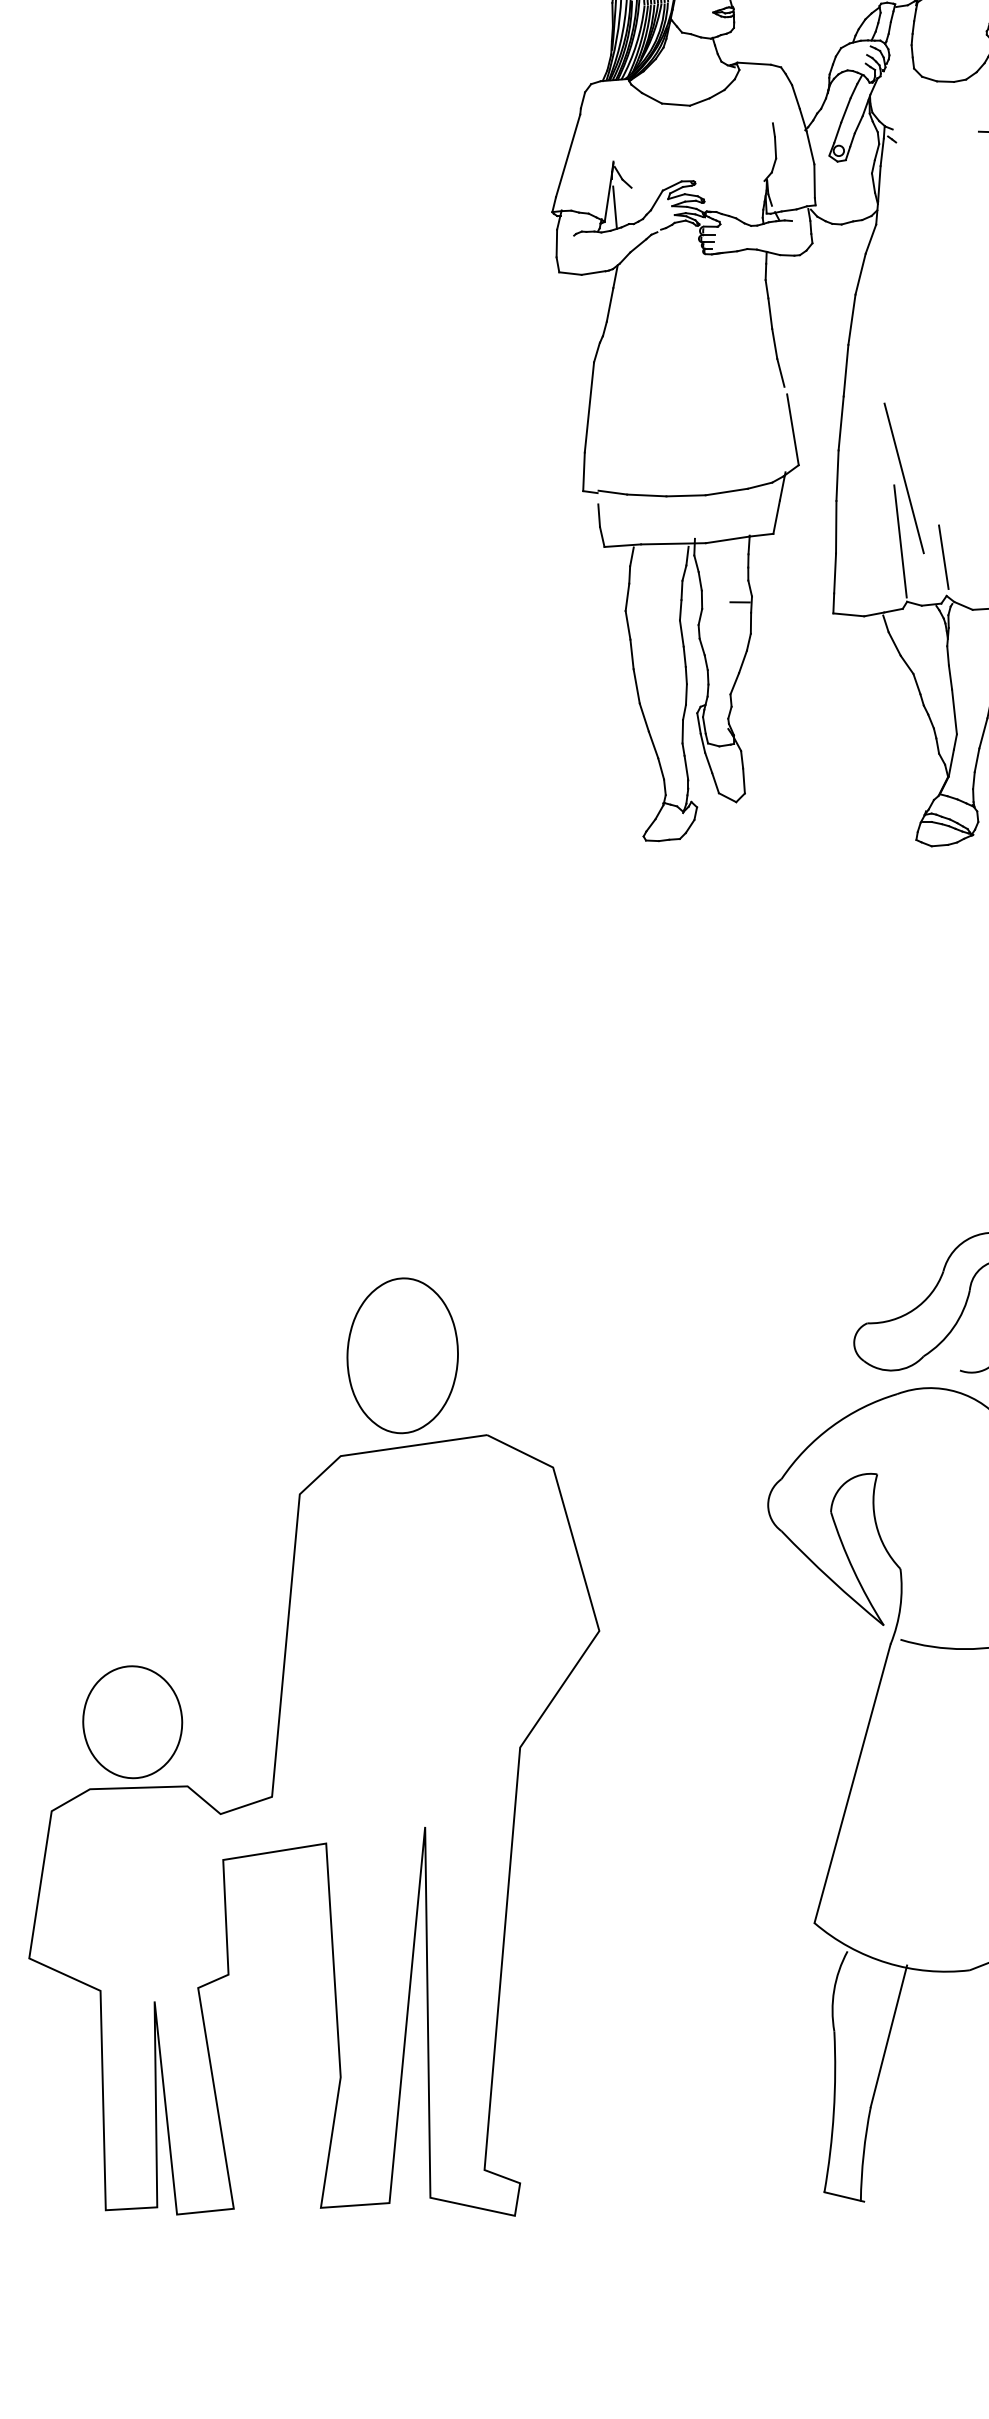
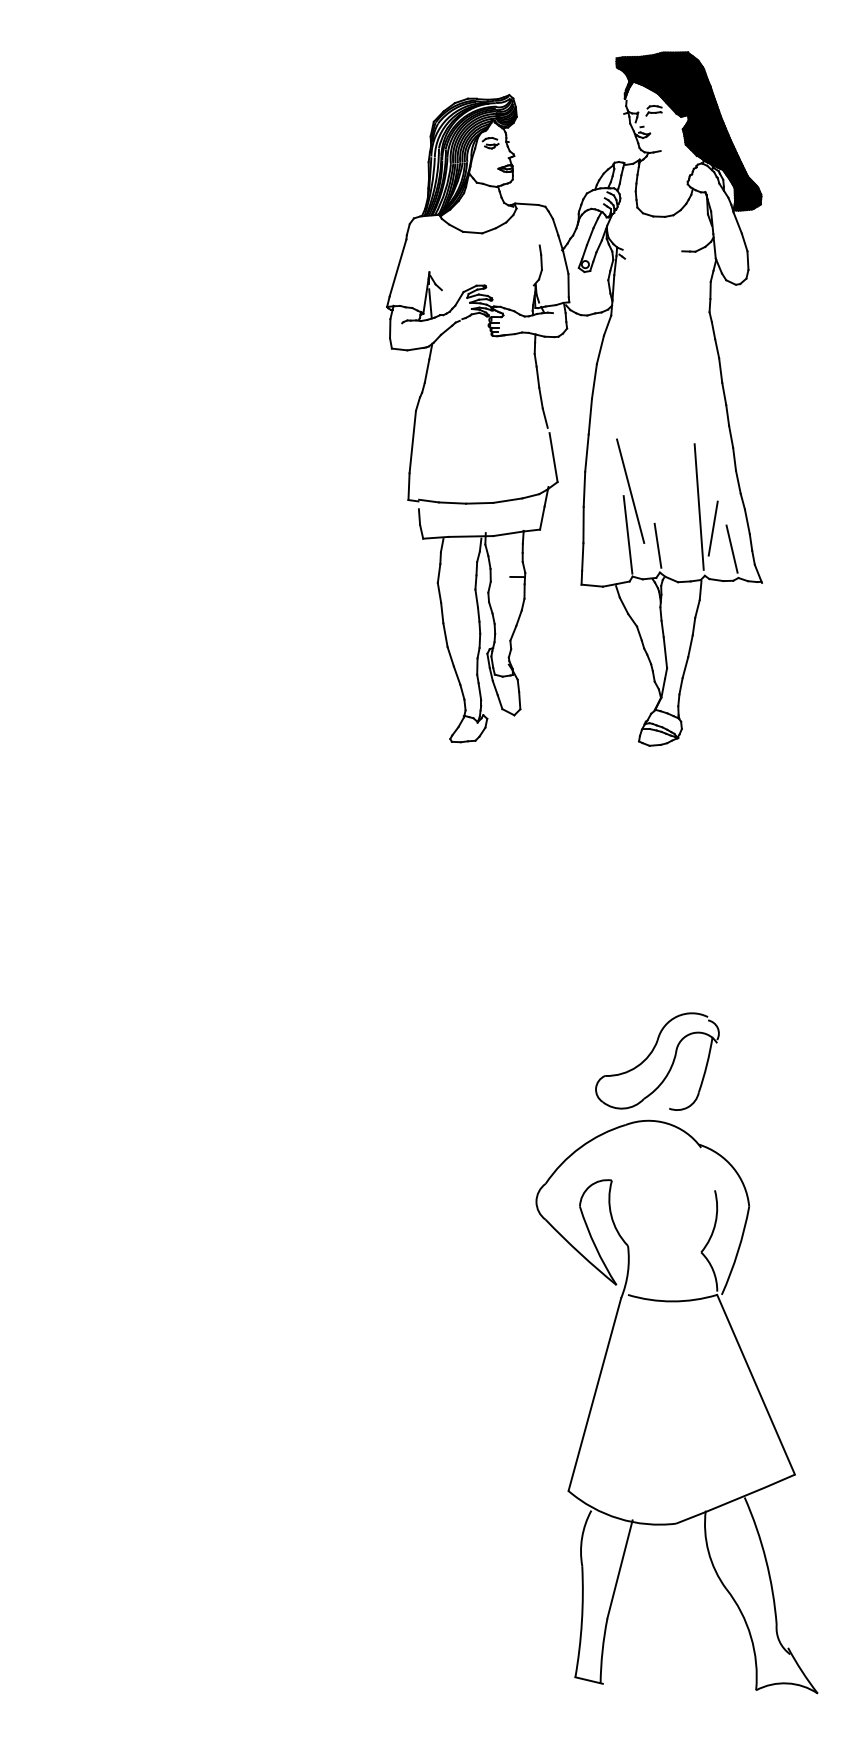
part: (314, 1747) -> (222, 1369), removed

